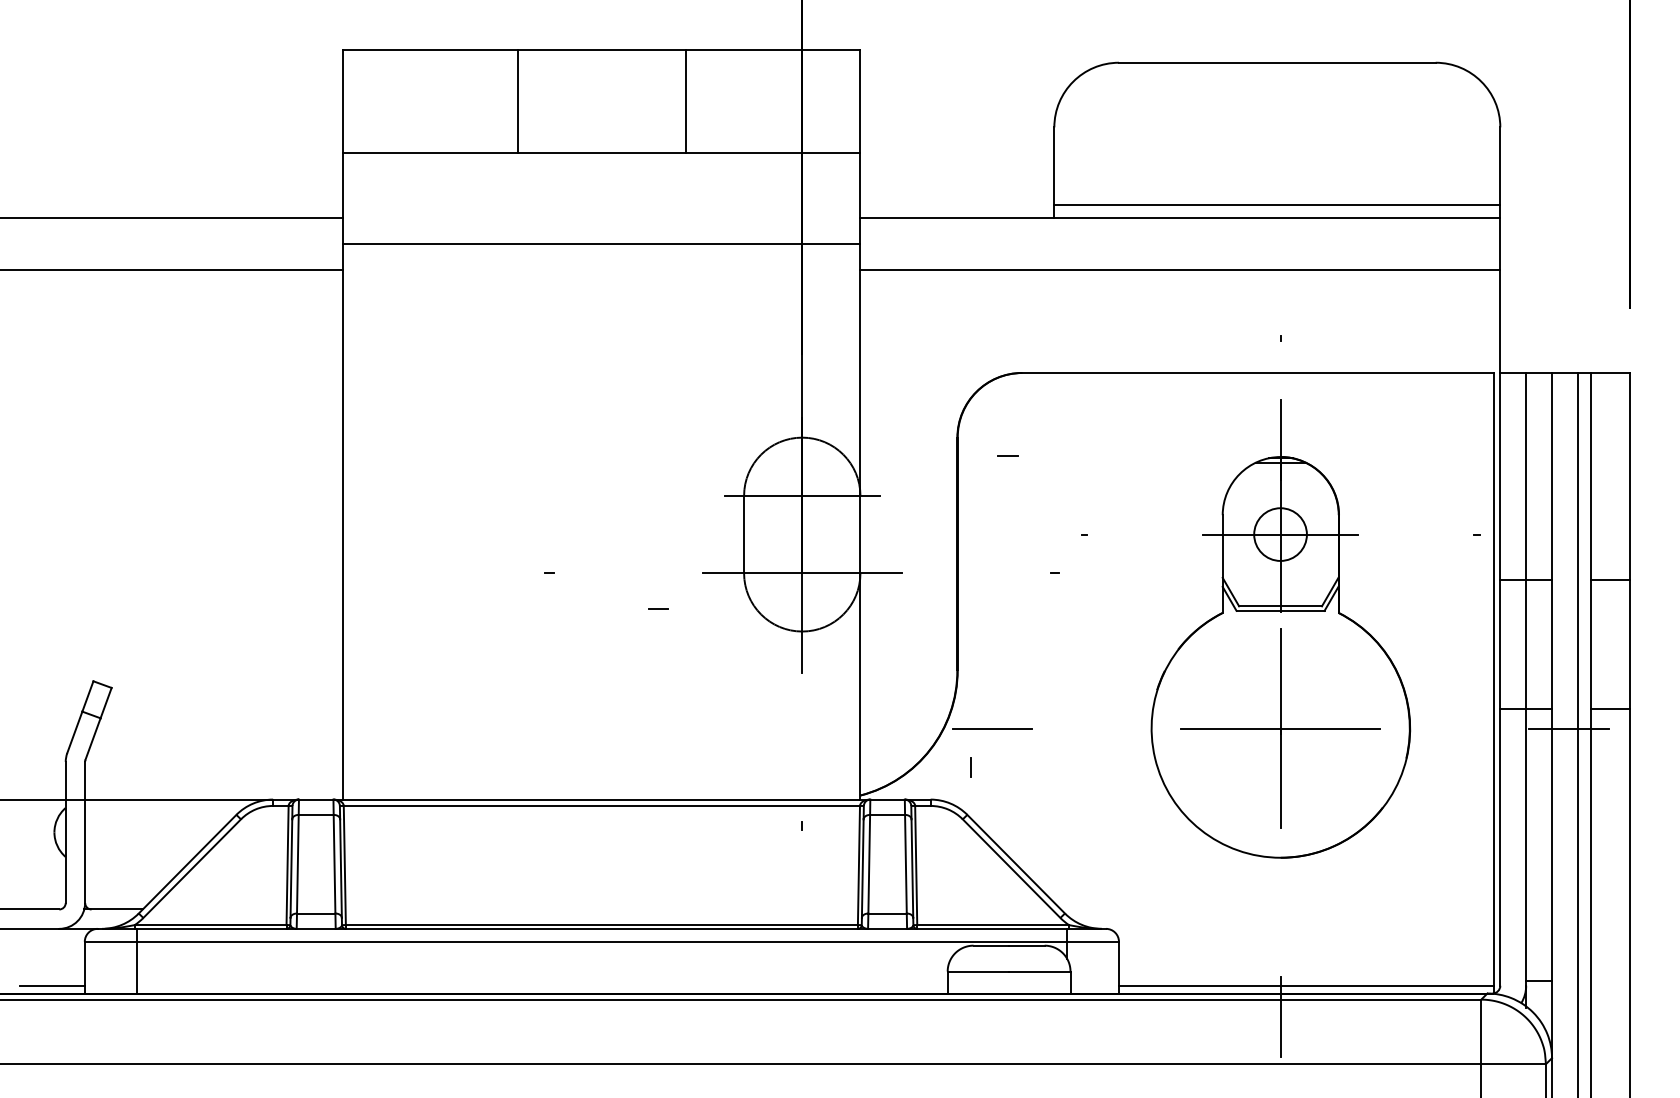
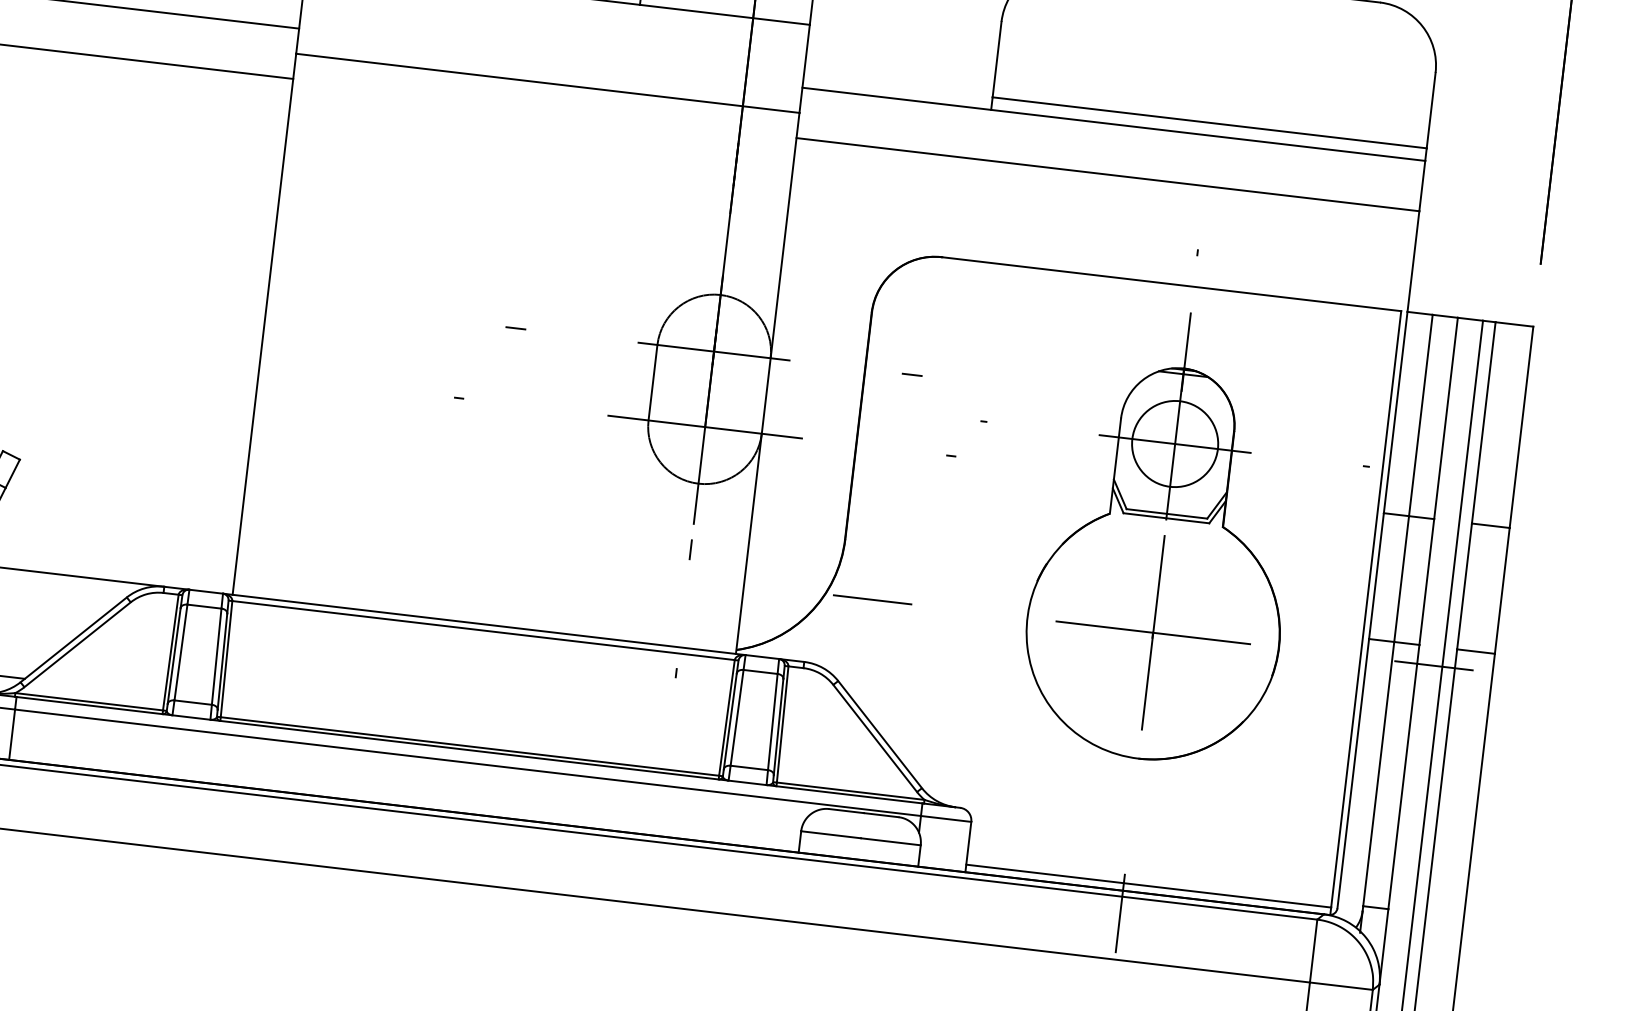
line: (1007, 455) -> (911, 374), moved
circle: (1280, 534) -> (1175, 443), size x1.67
line: (658, 608) -> (515, 328), moved
line: (970, 767) -> (690, 549), moved

